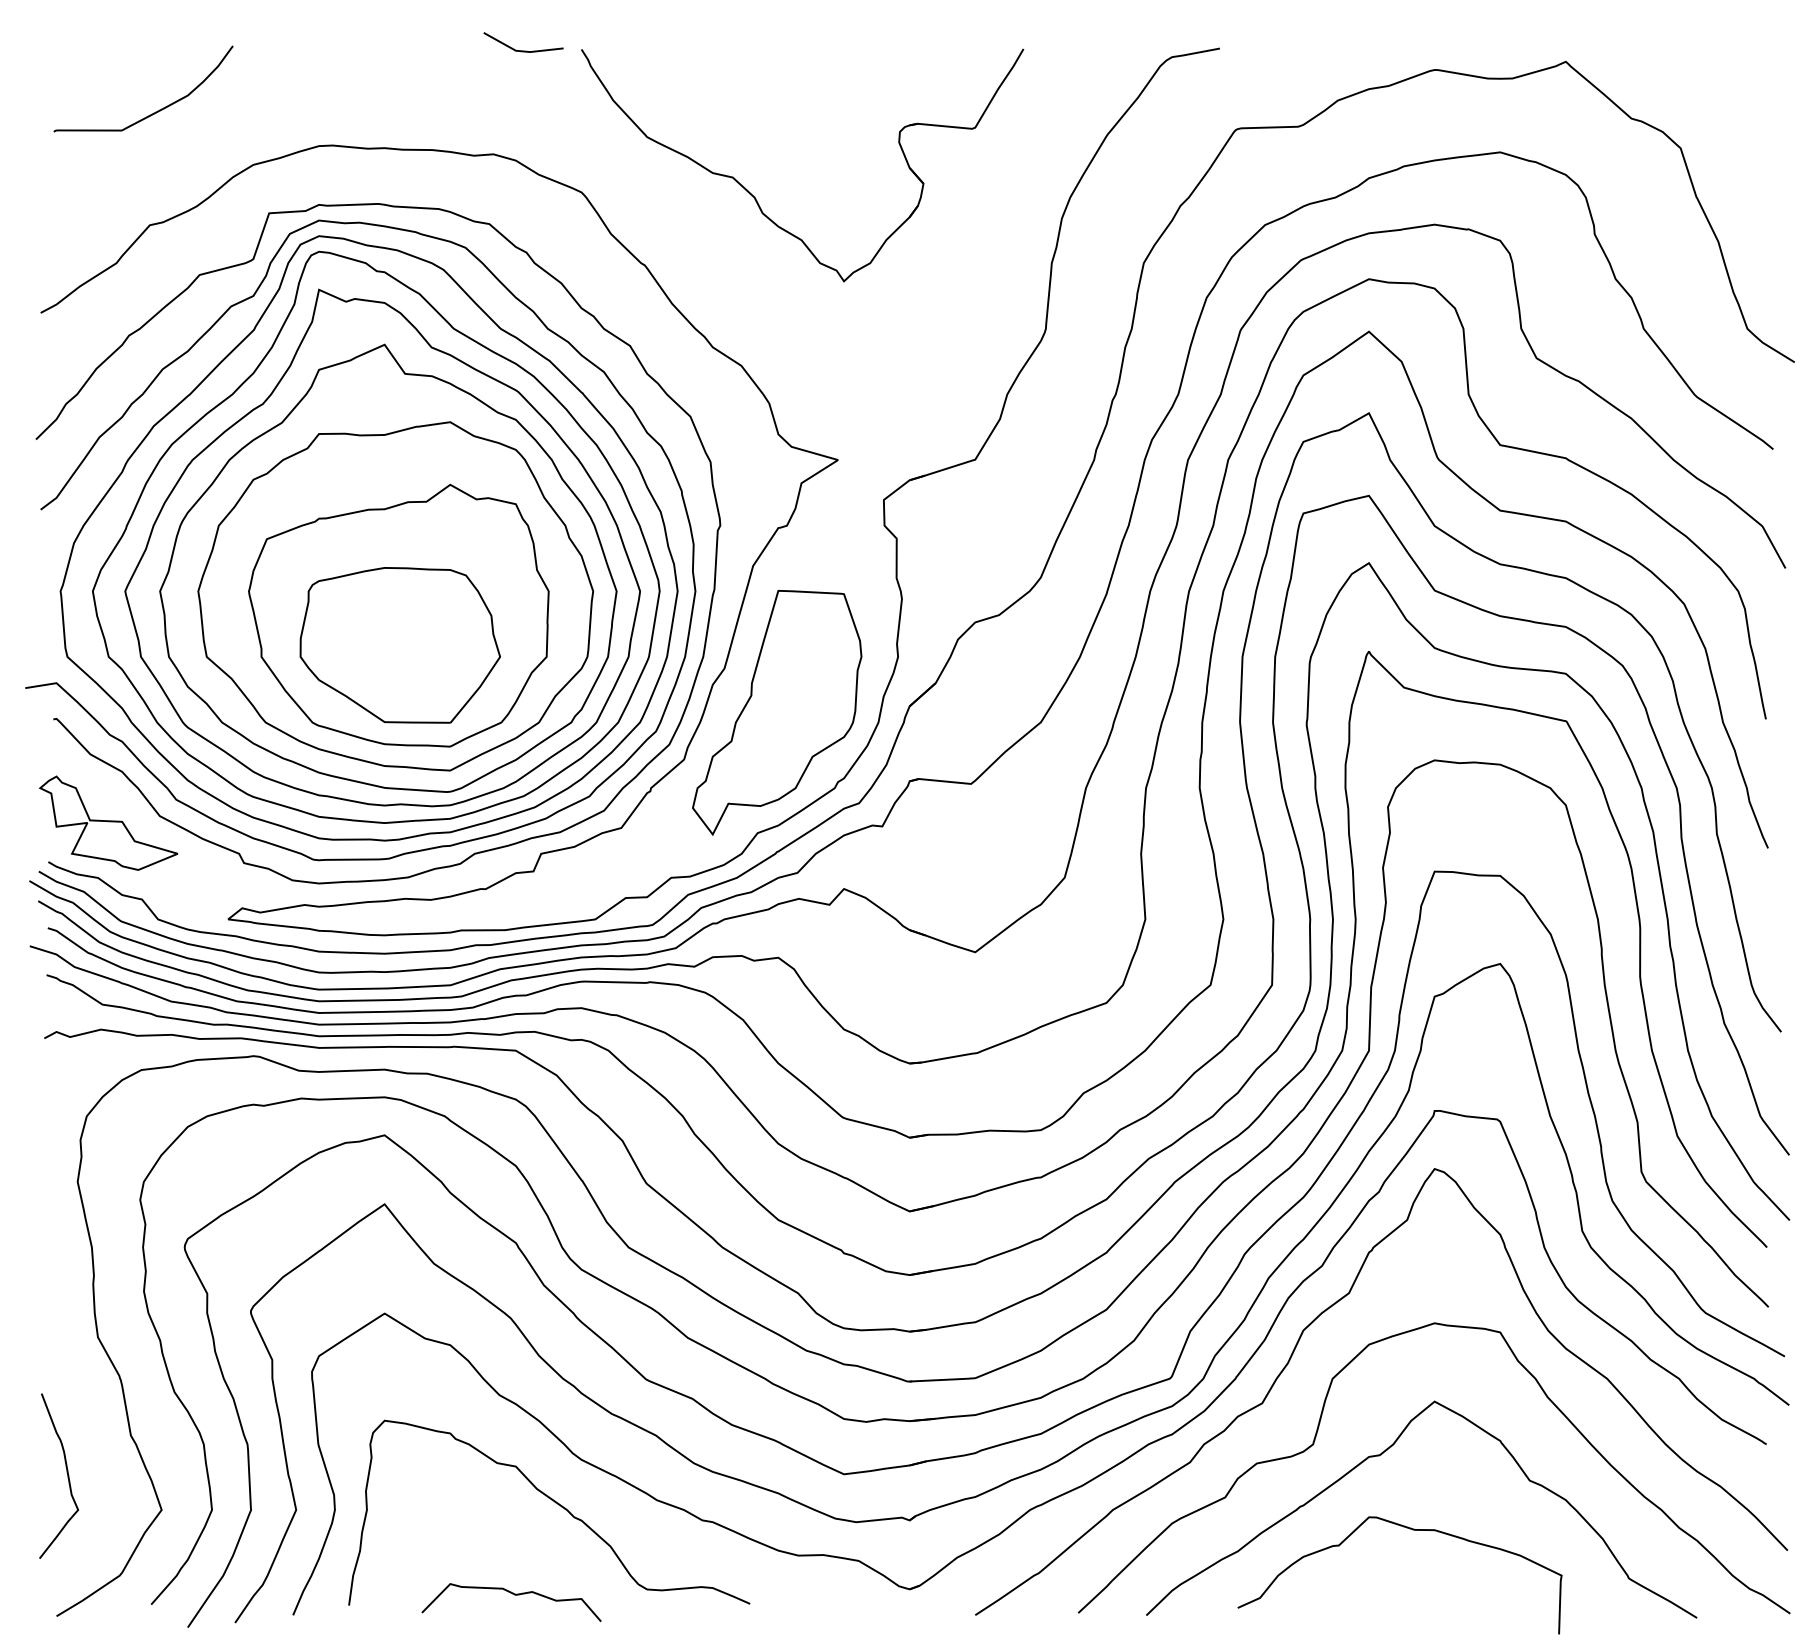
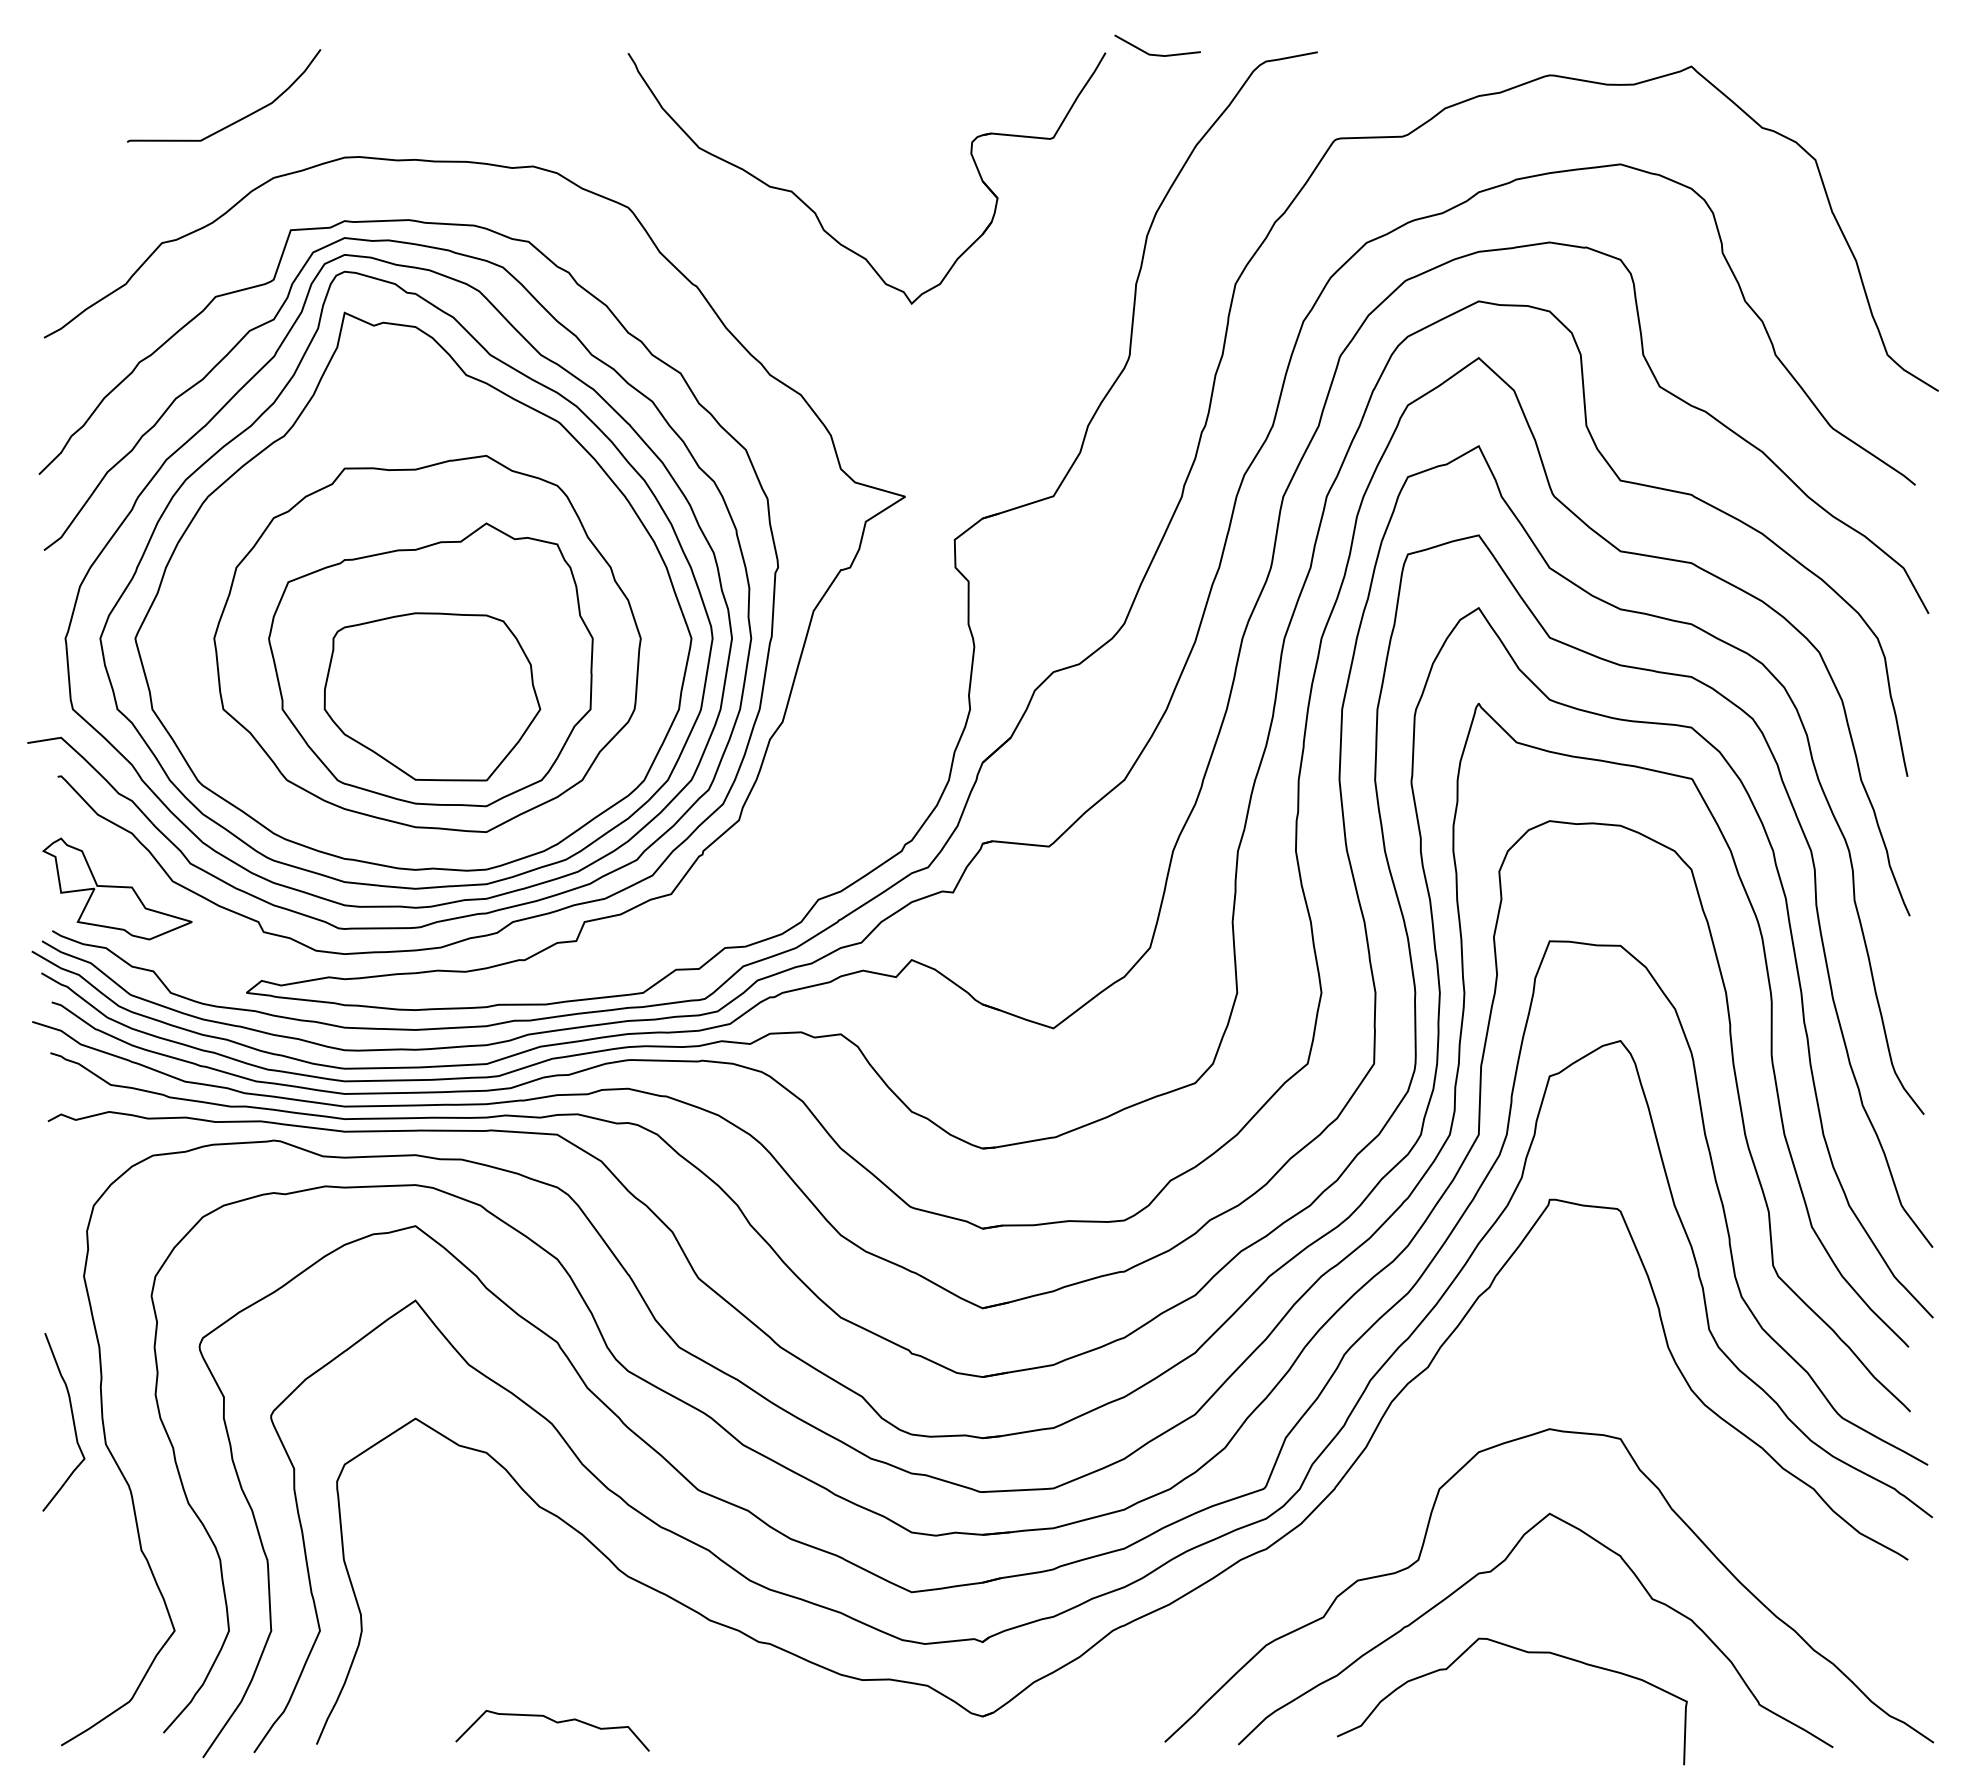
line: (523, 50) -> (1157, 54), moved
curve: (156, 110) -> (238, 119), moved
part: (388, 568) -> (419, 613), removed
part: (777, 712) -> (839, 769), removed
curve: (1296, 1347) -> (1400, 1455), removed
curve: (67, 1475) -> (72, 1421), moved
curve: (556, 1504) -> (601, 1624), removed

